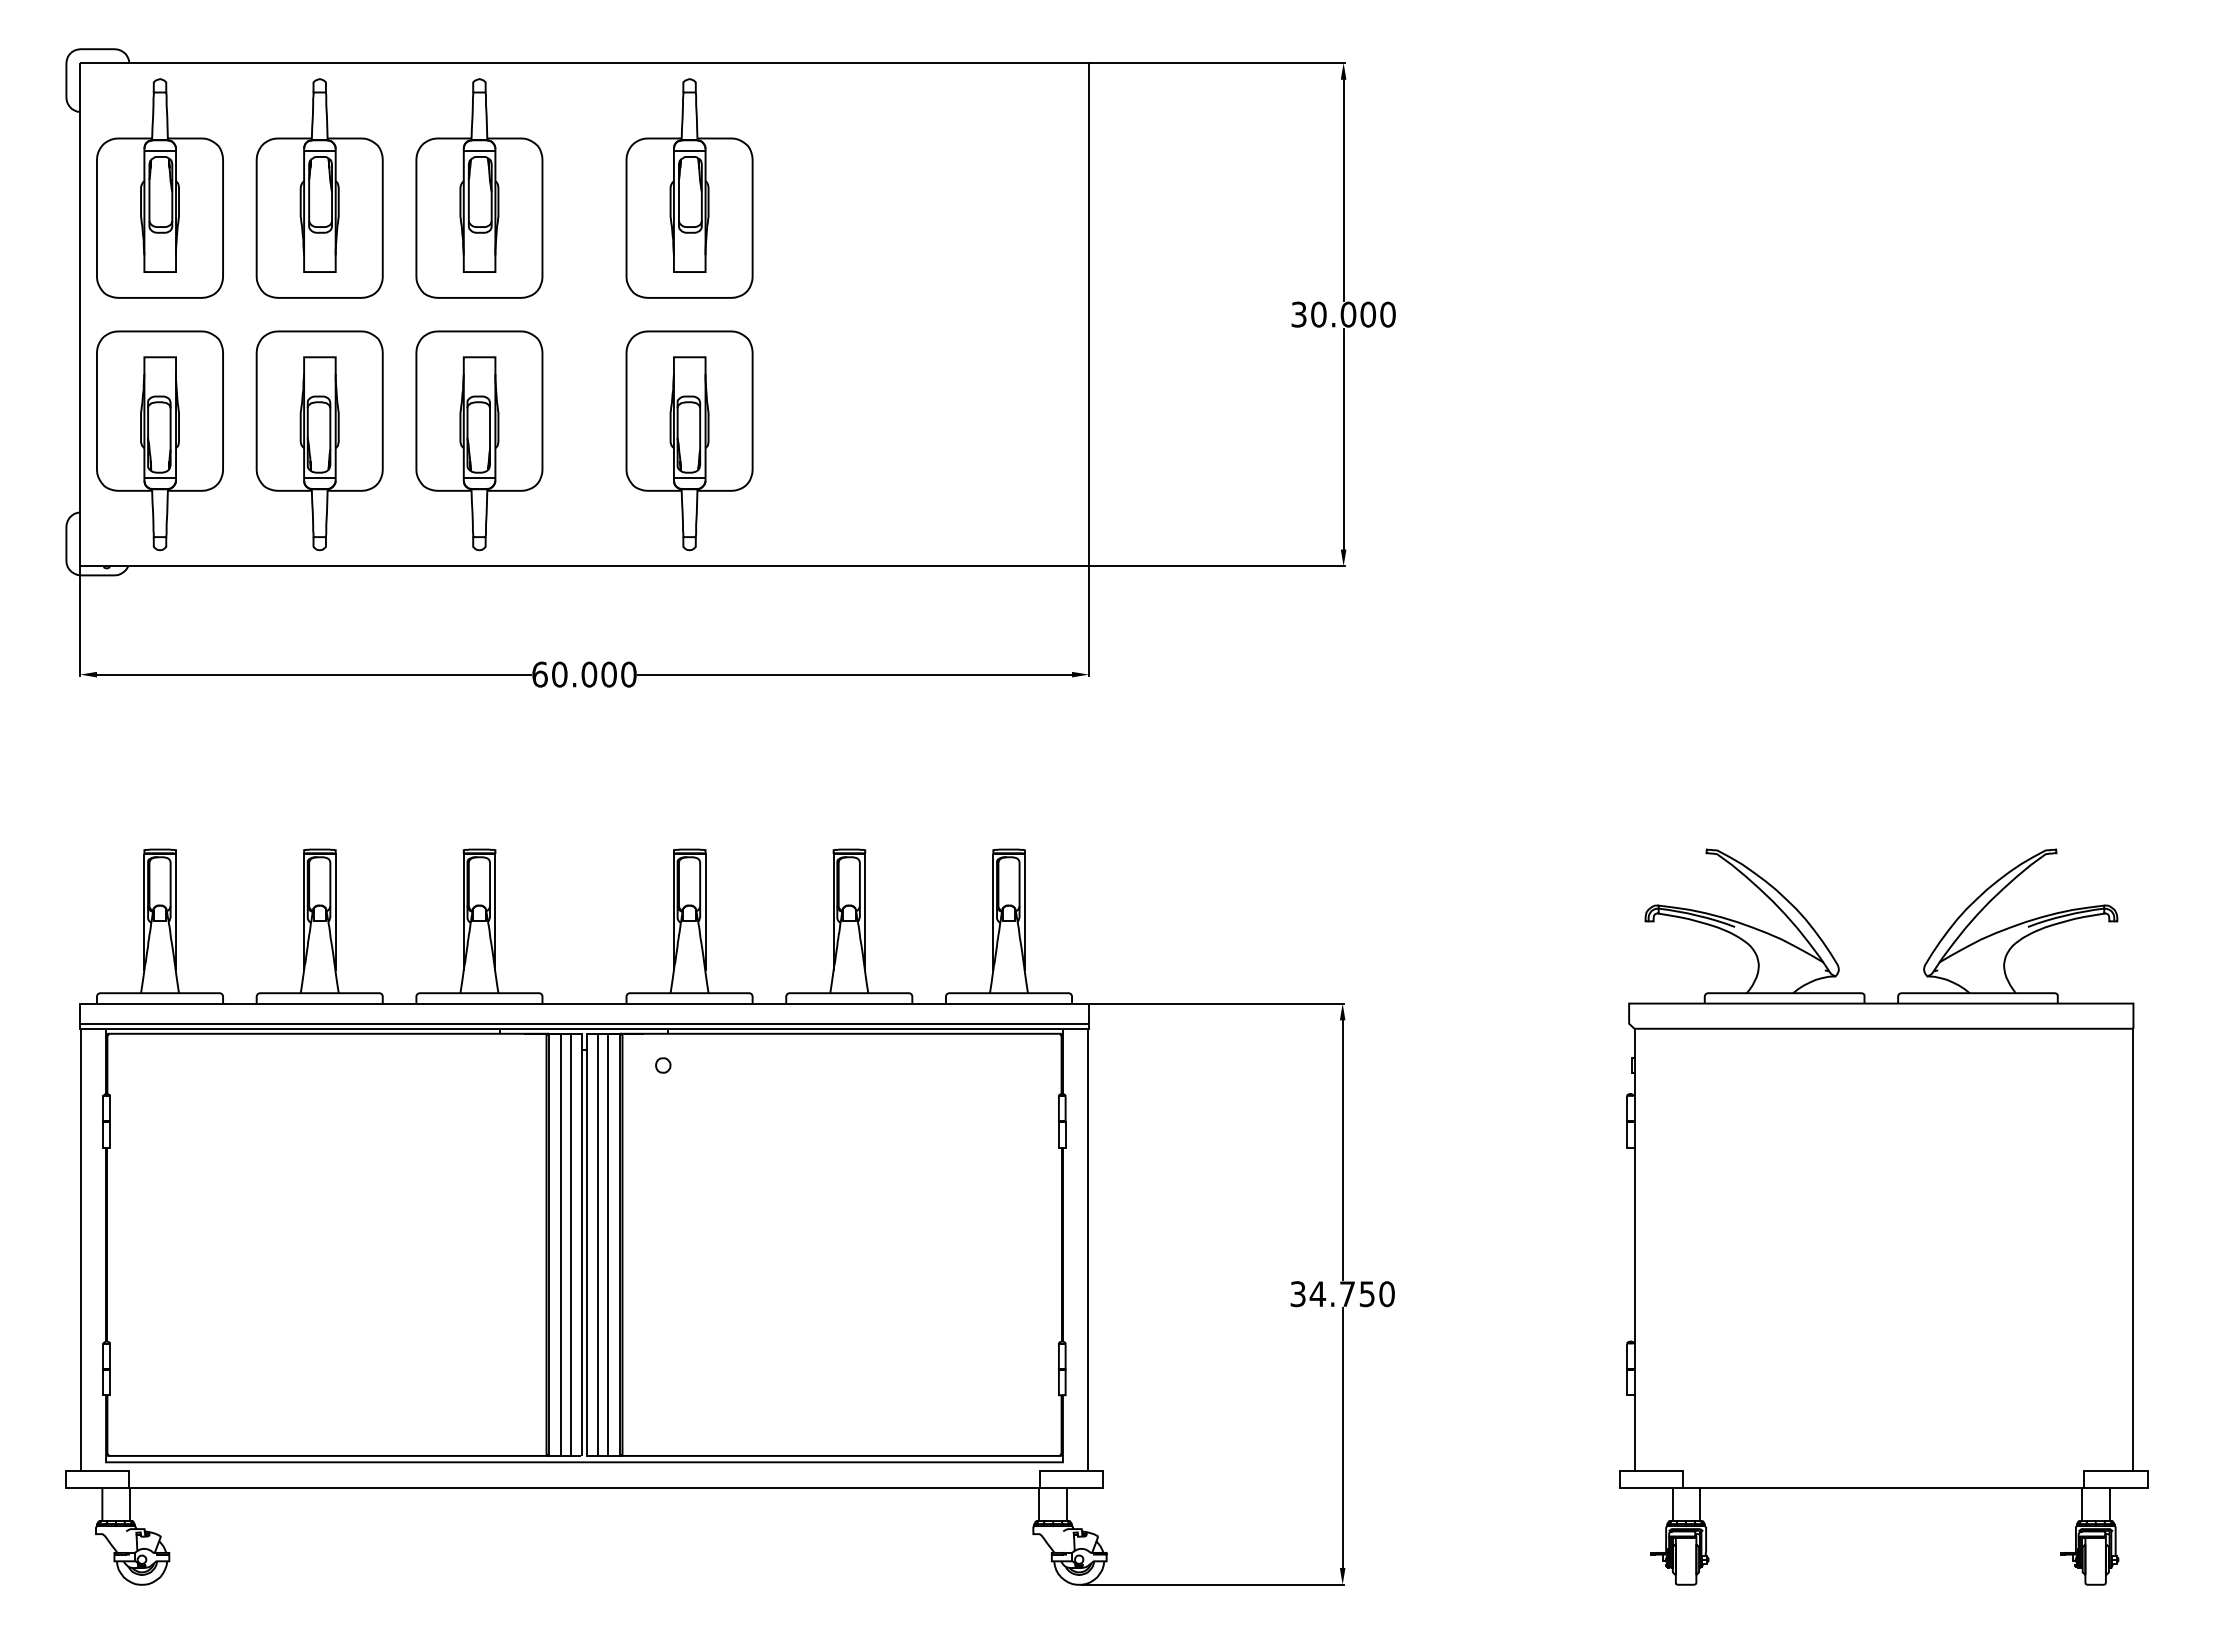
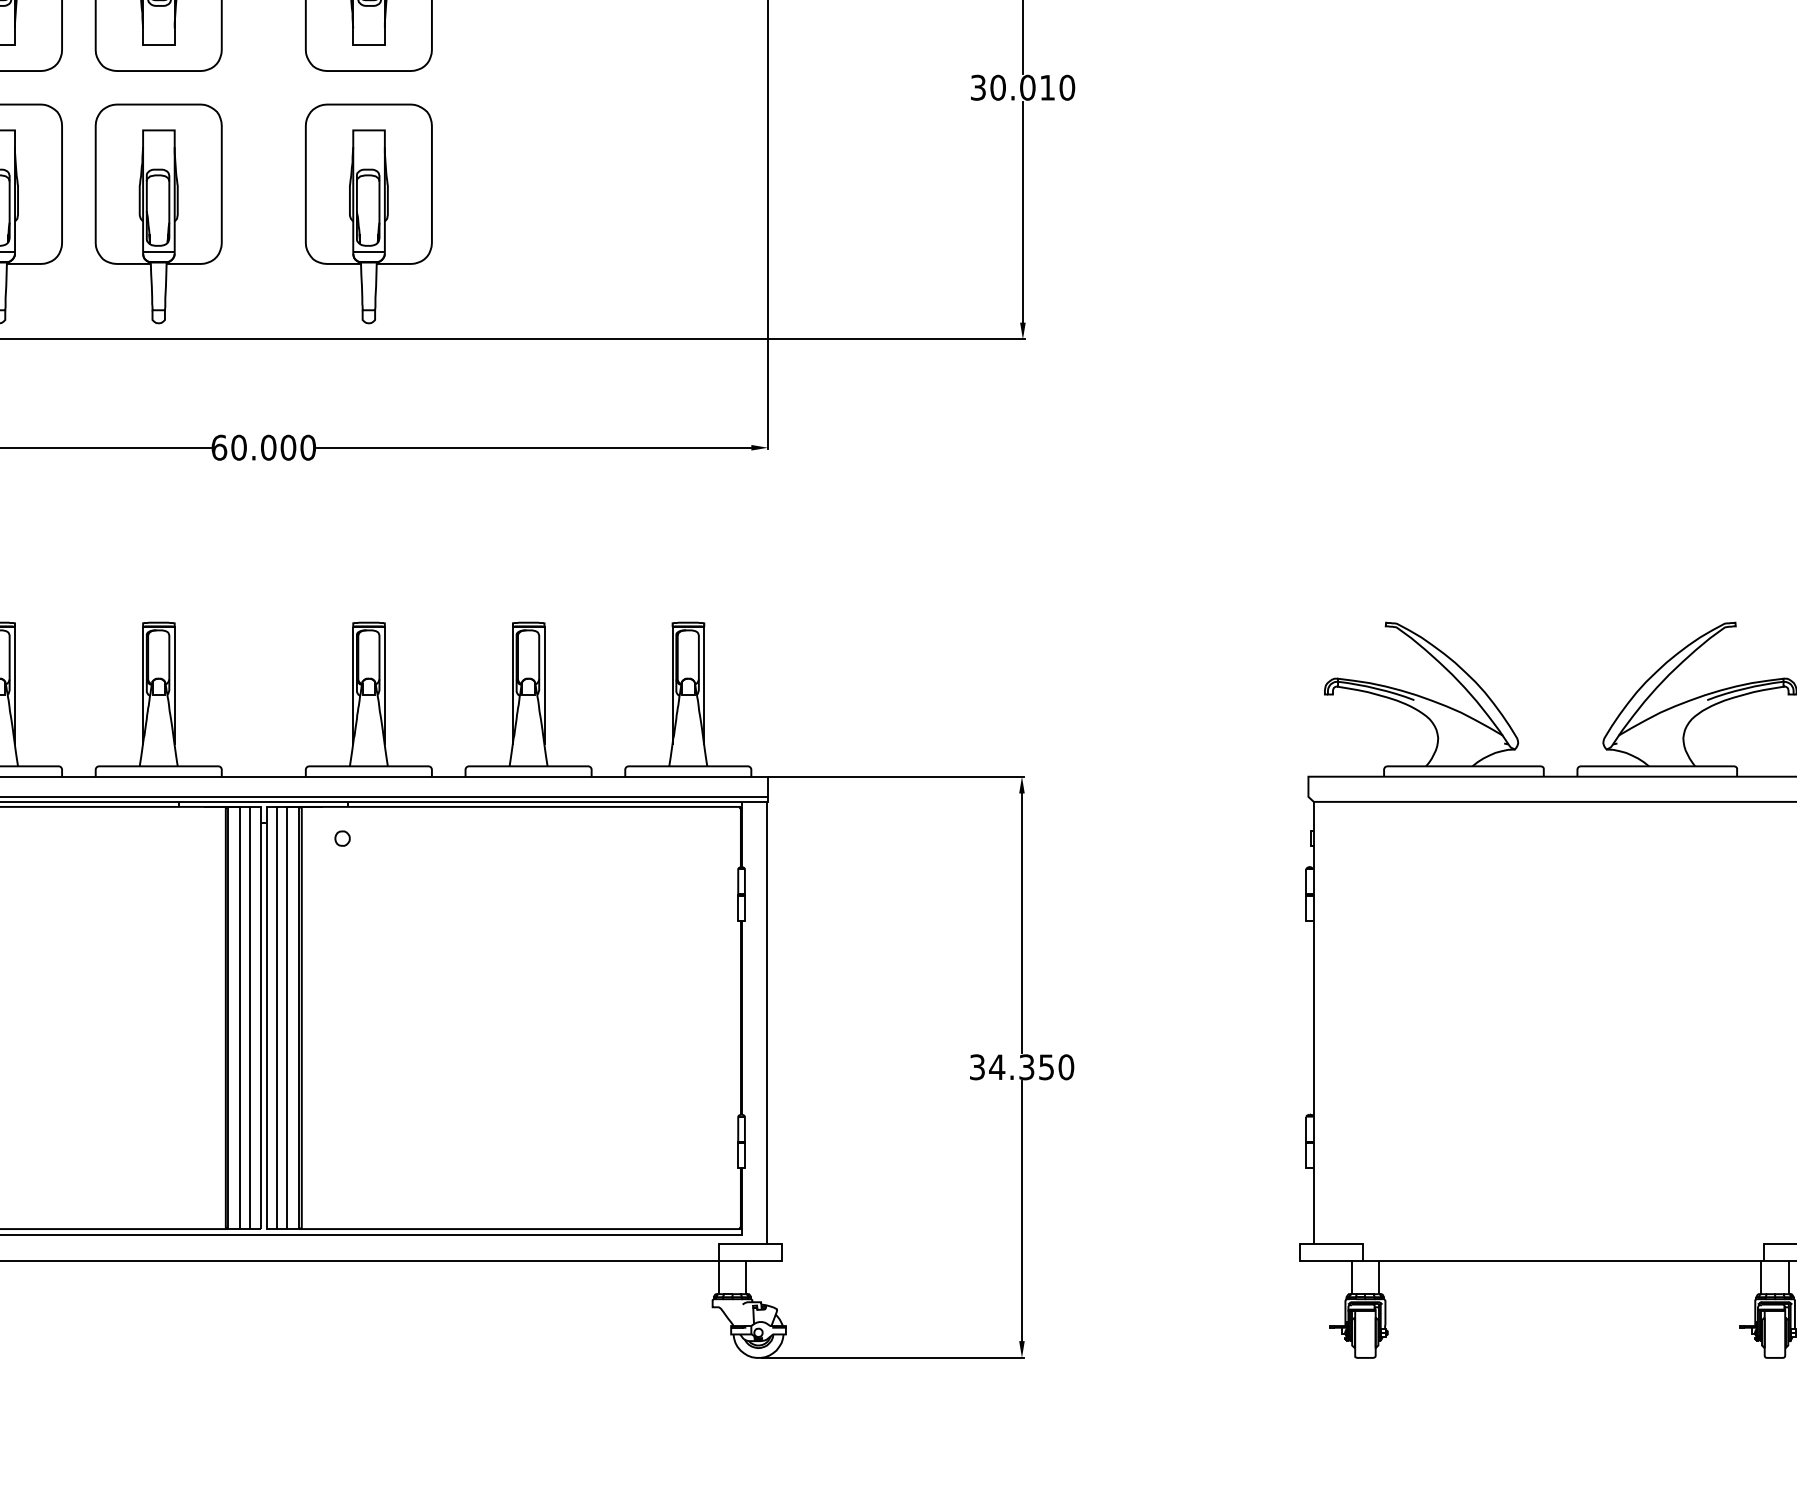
text: (1368, 314) -> (1047, 87), 30.000 -> 30.010
text: (1347, 1294) -> (1026, 1067), 34.750 -> 34.350

